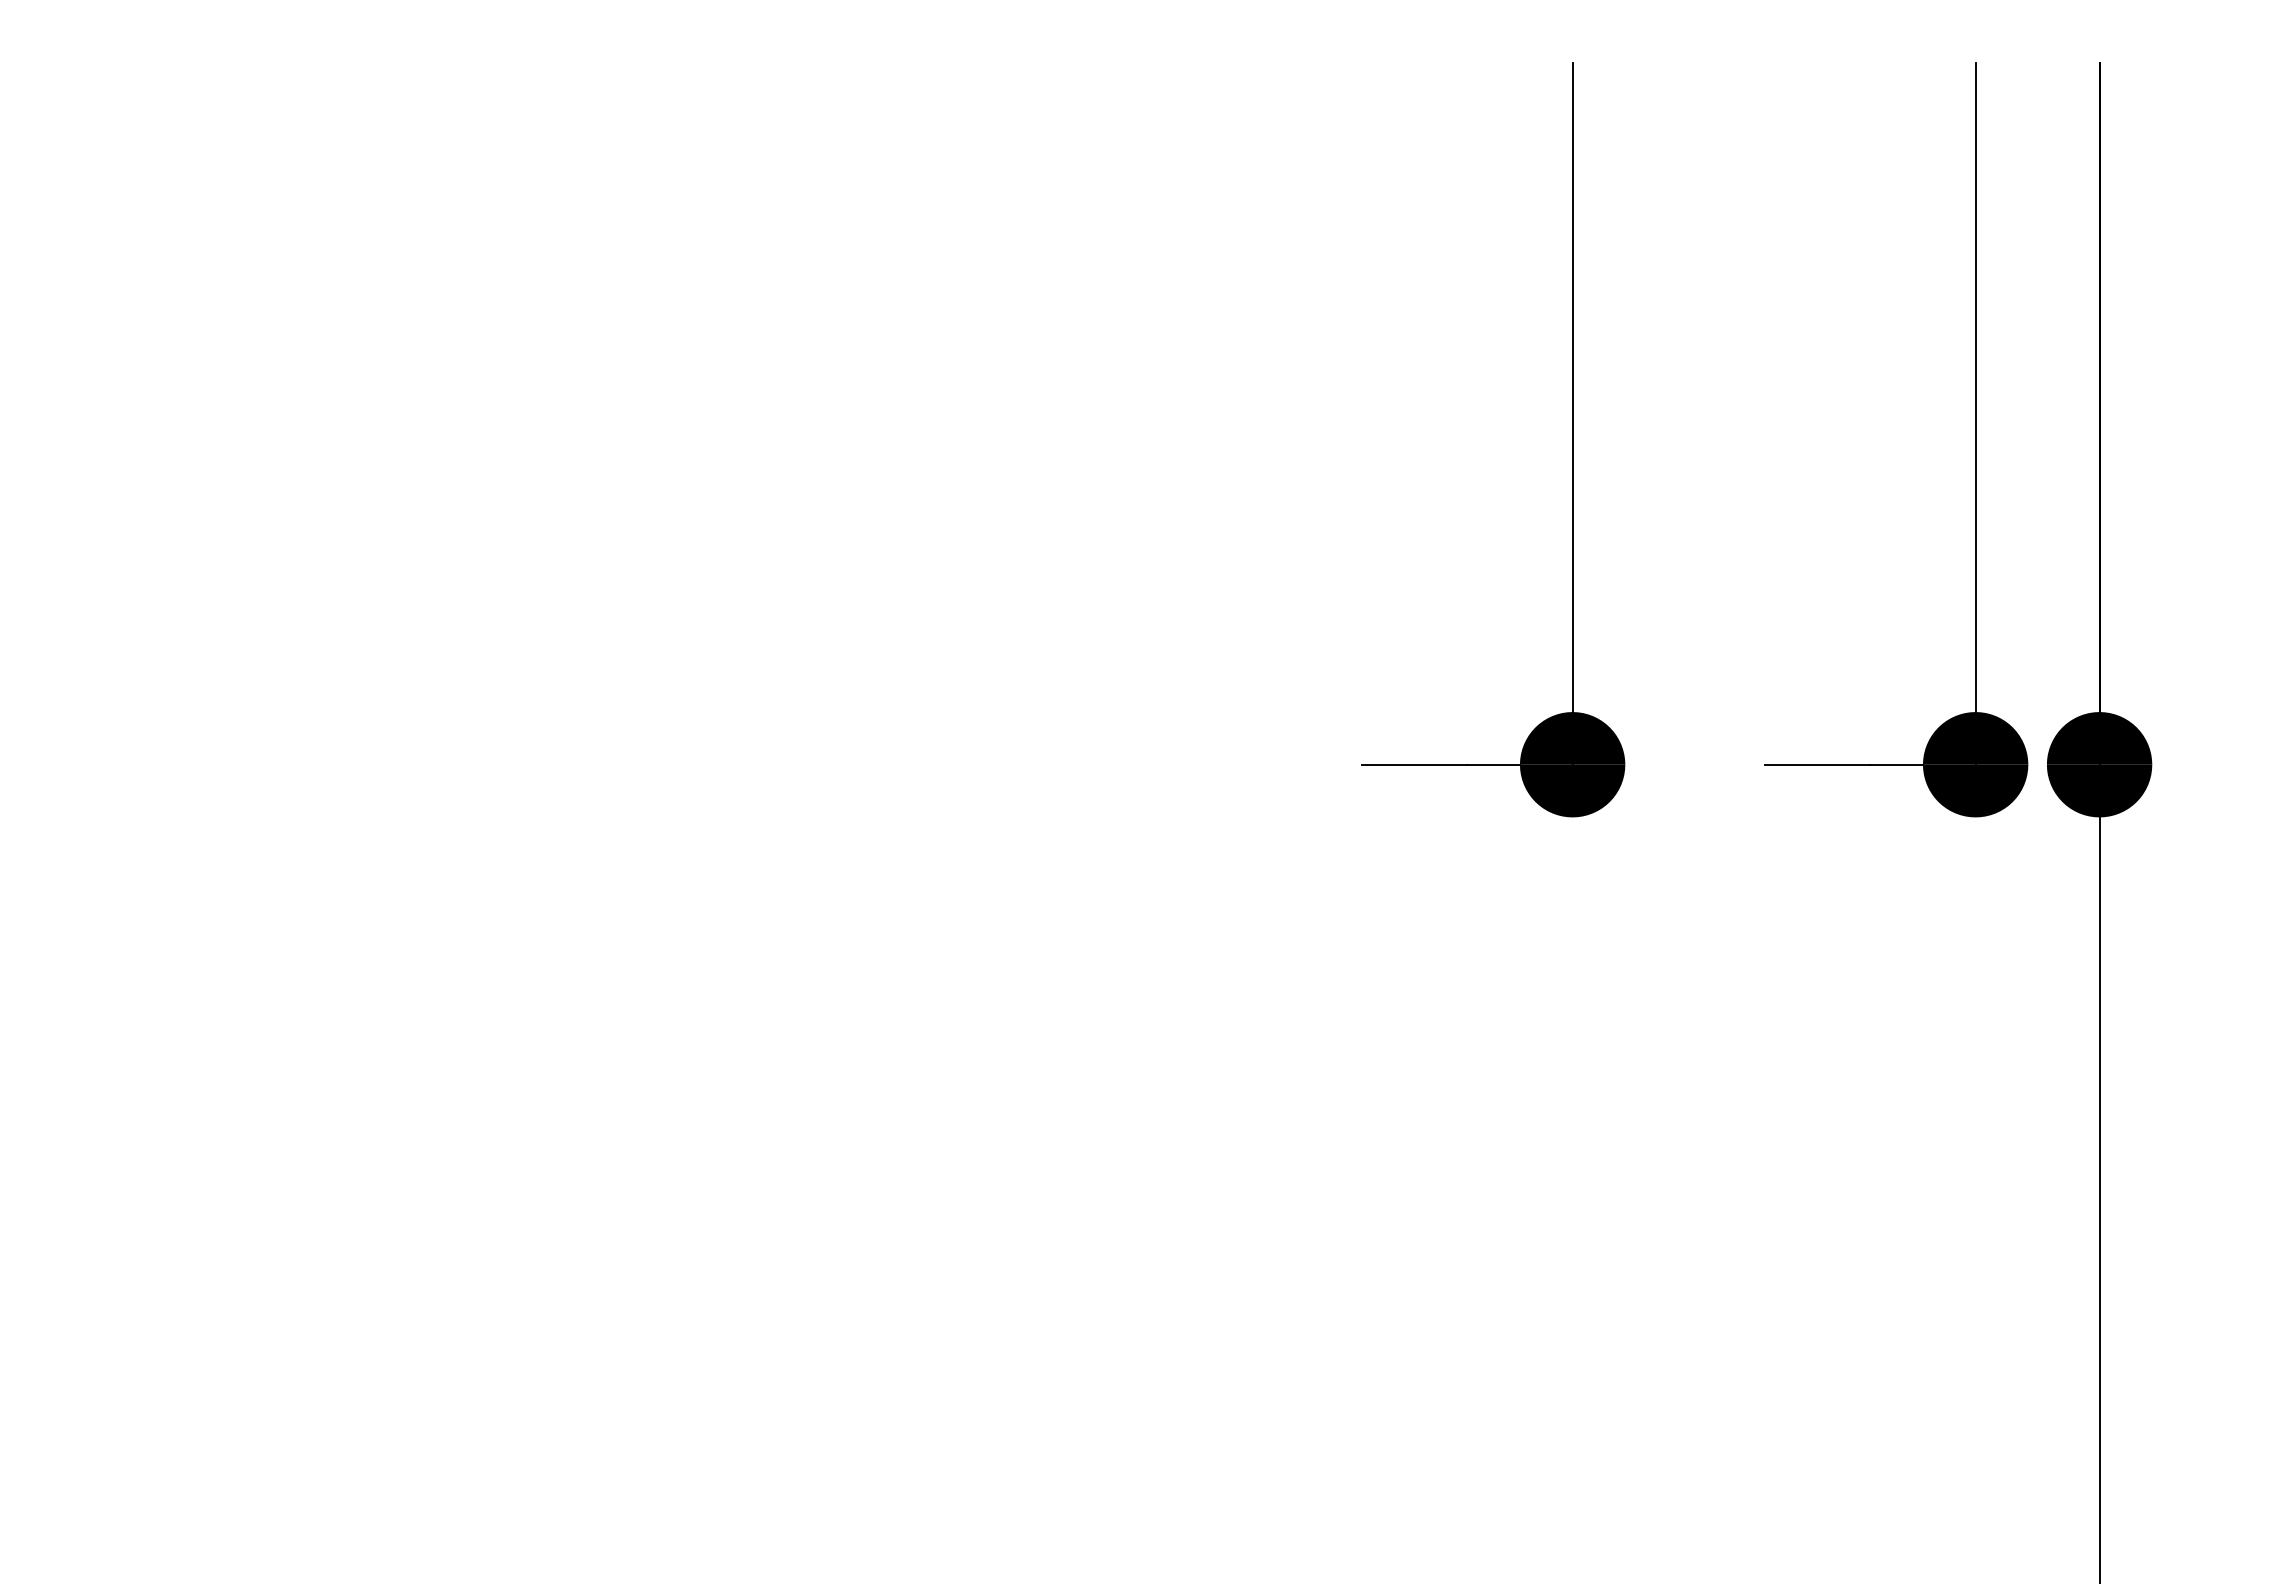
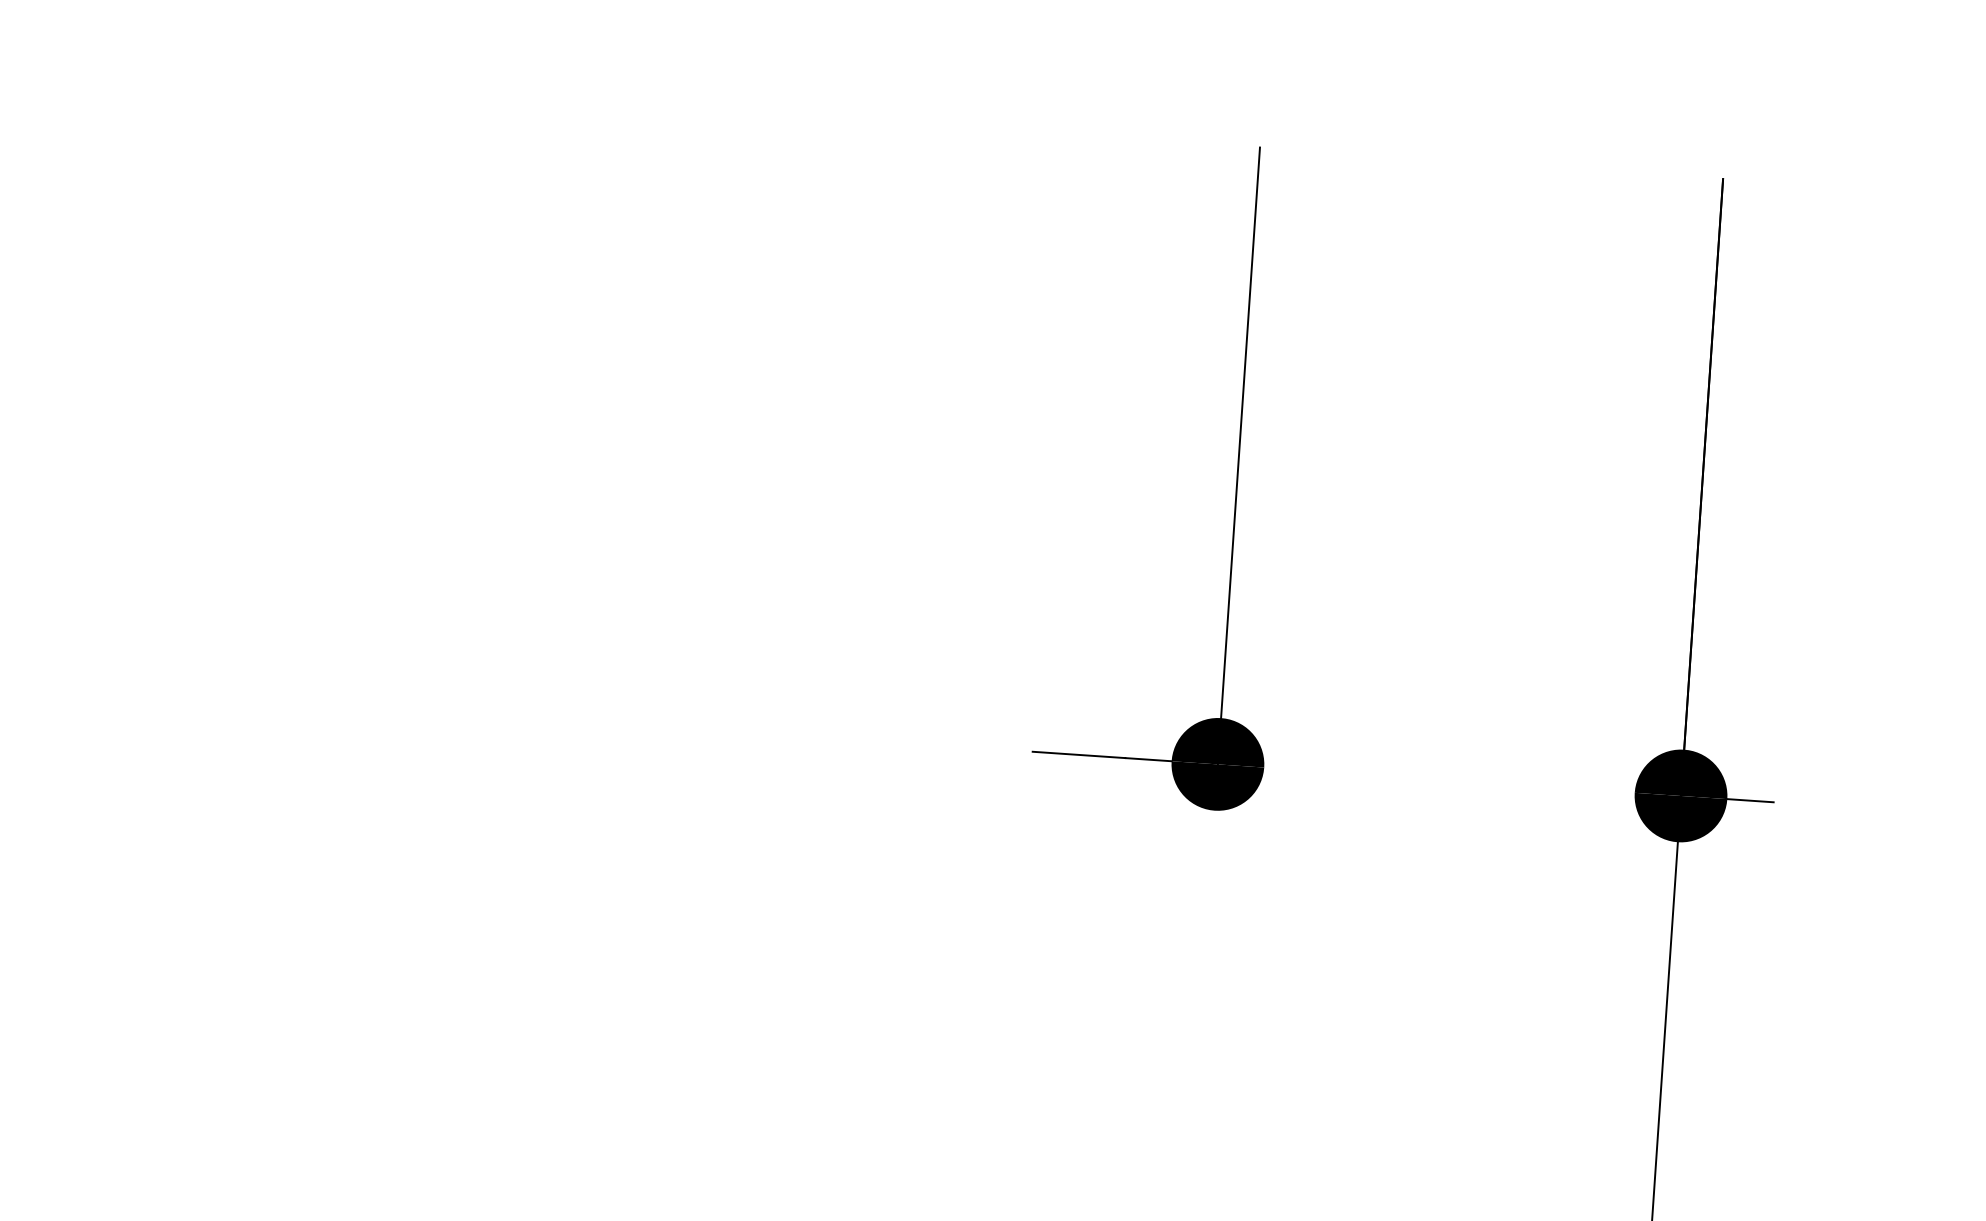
part: (1975, 439) -> (1591, 502), removed
line: (2178, 764) -> (1750, 800), added

